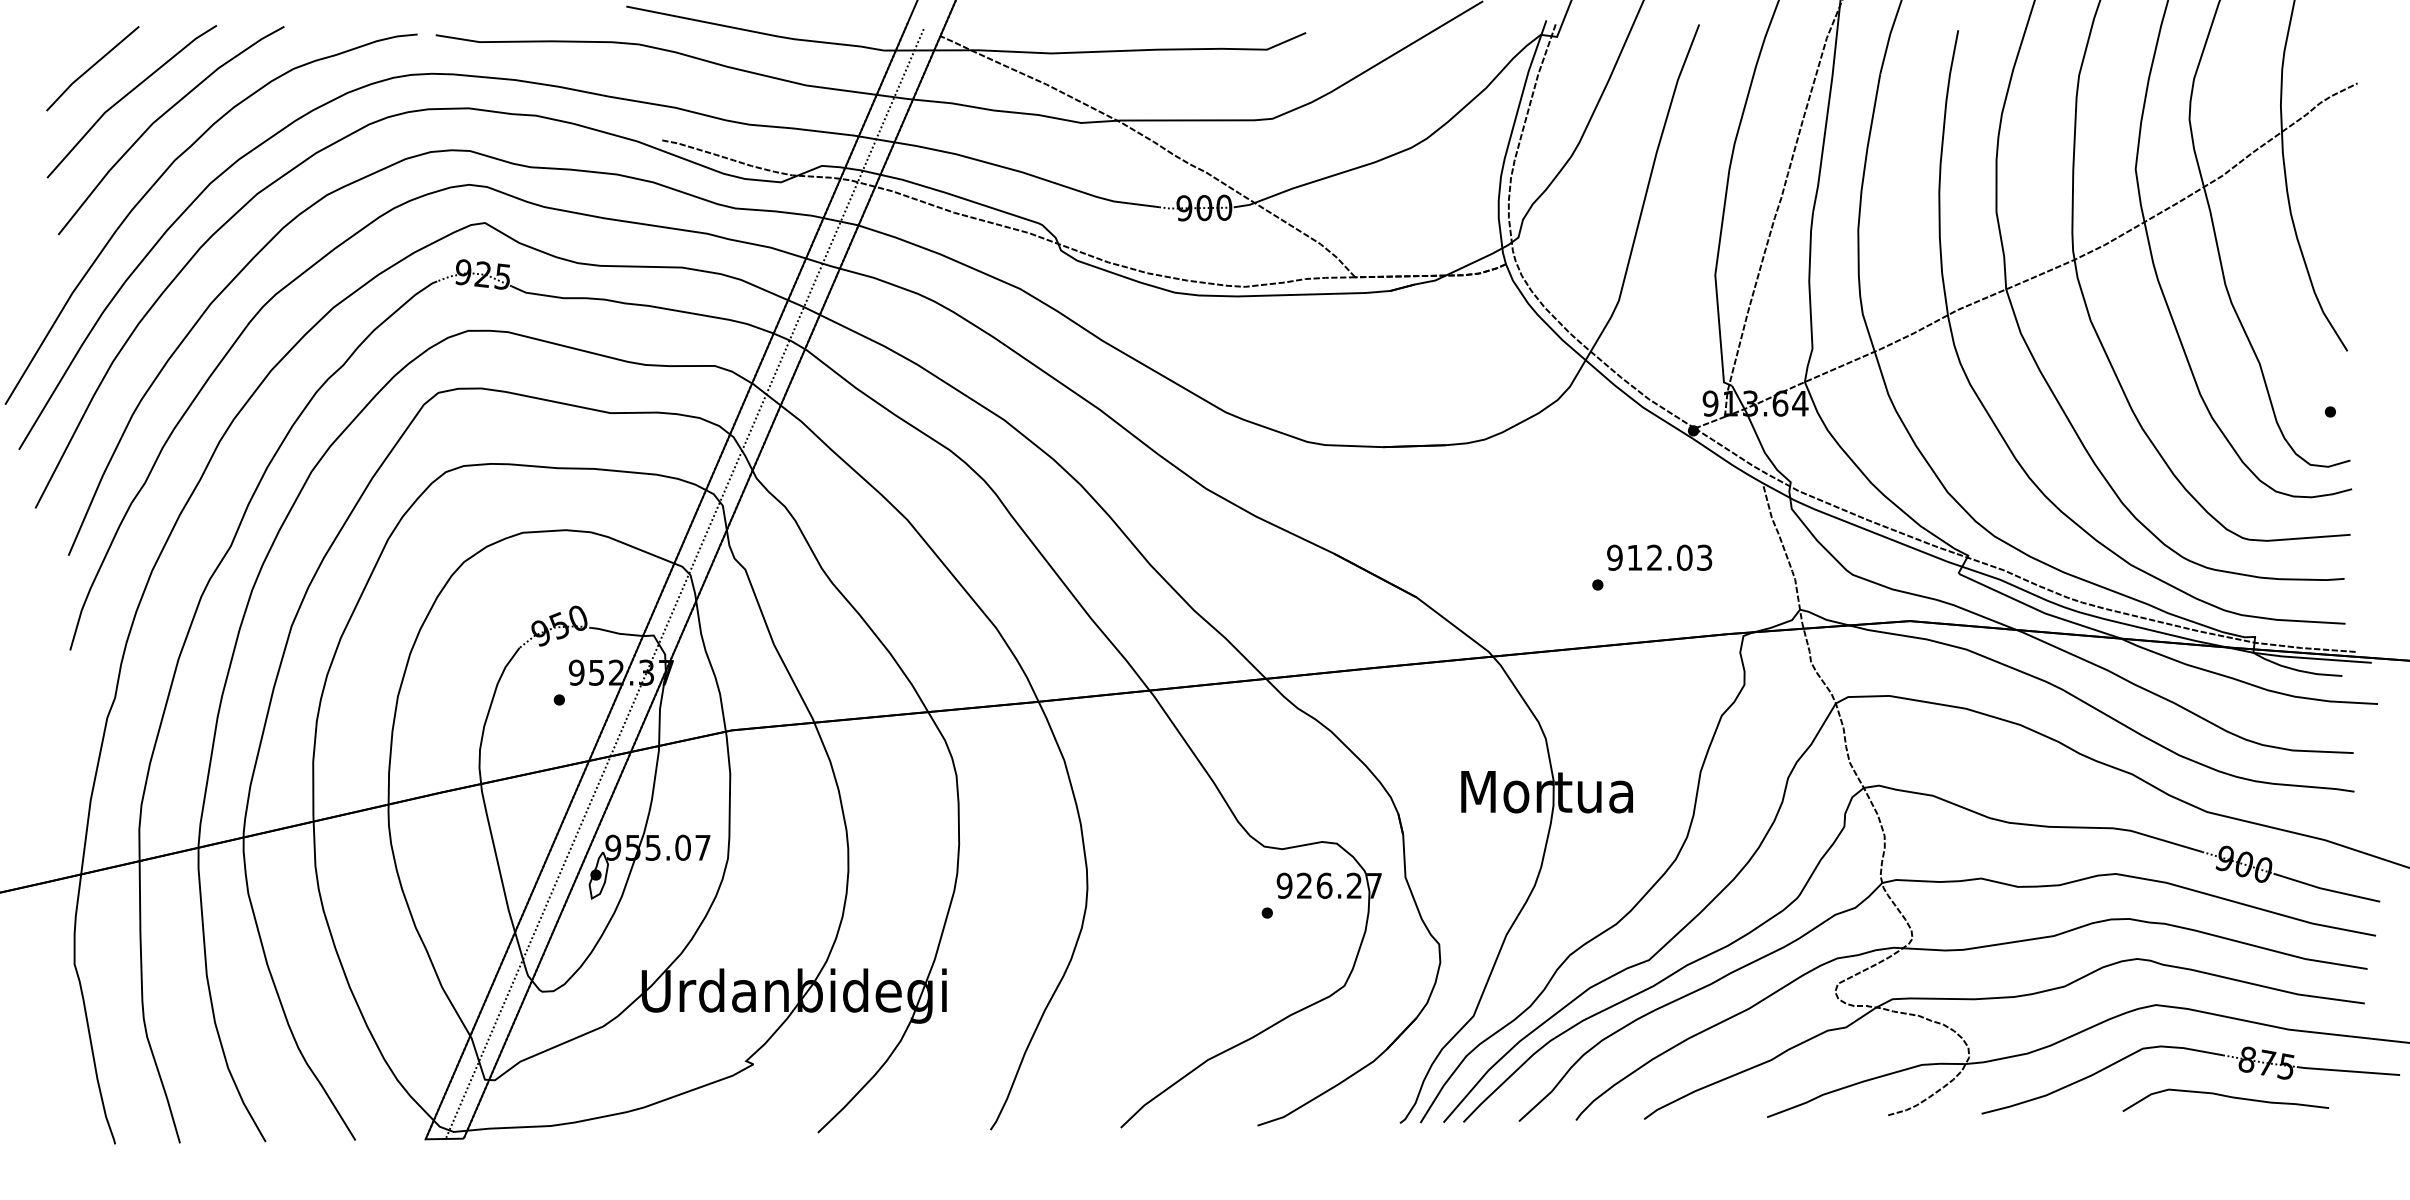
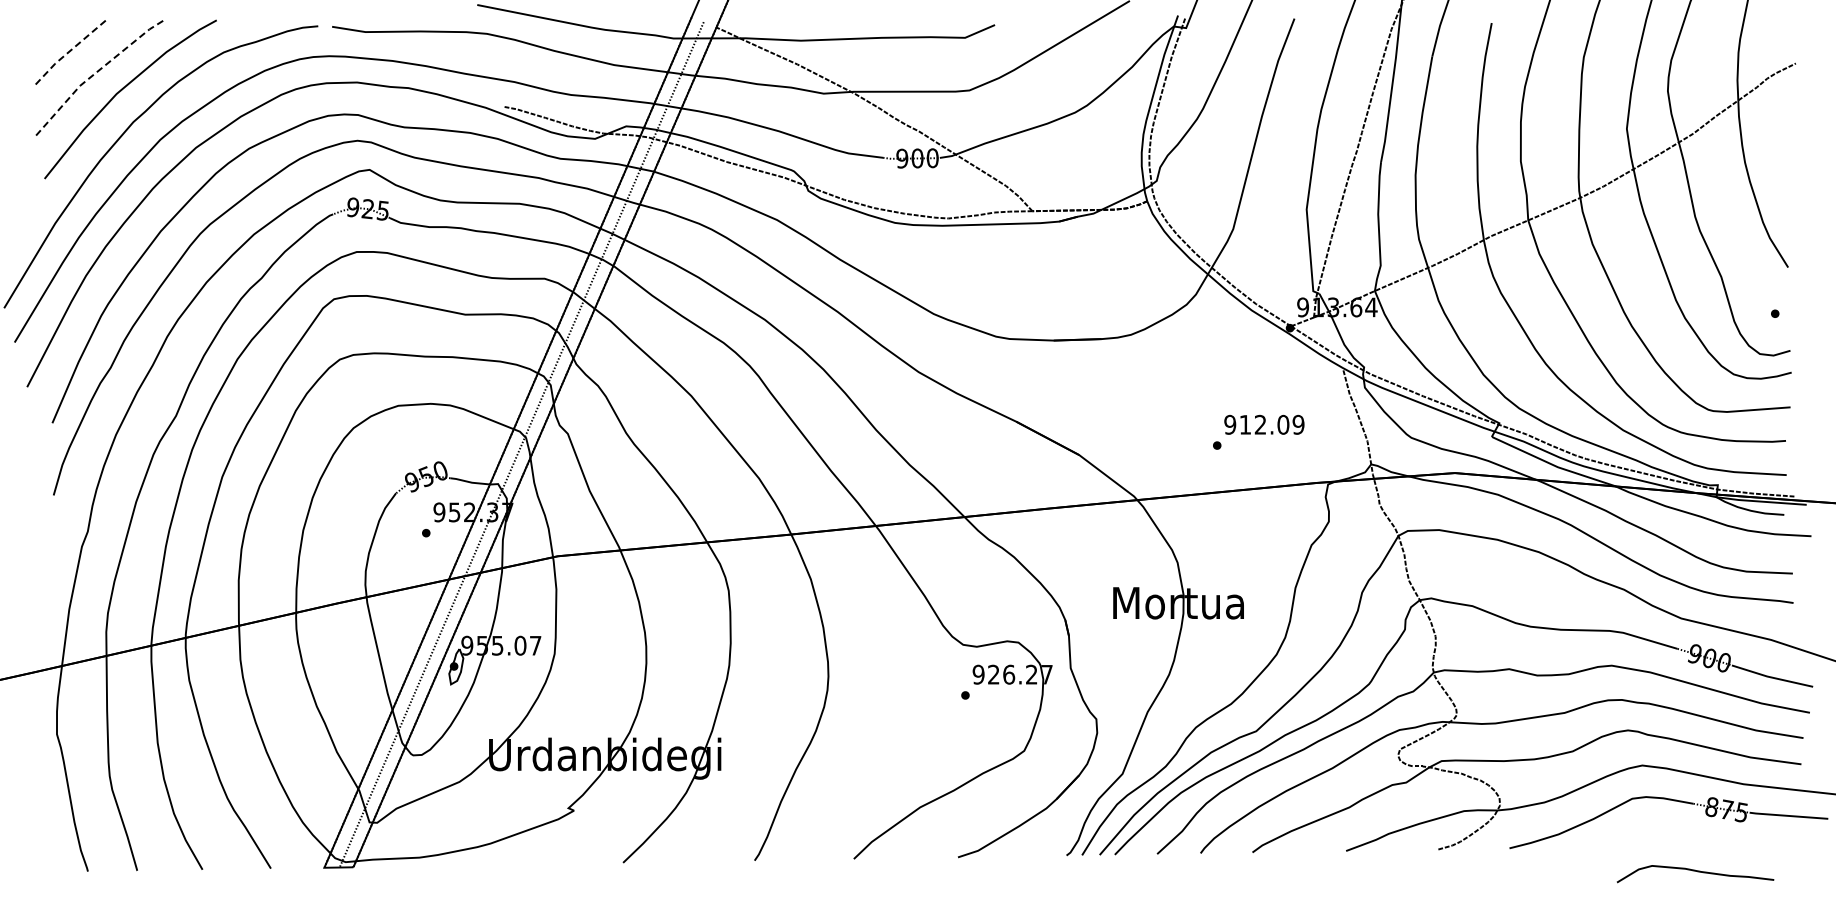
line: (91, 67) -> (69, 51), solid -> dashed
line: (126, 95) -> (96, 72), solid -> dashed
text: (1704, 557) -> (1298, 424), 912.03 -> 912.09
curve: (2228, 1098) -> (1697, 872), moved

